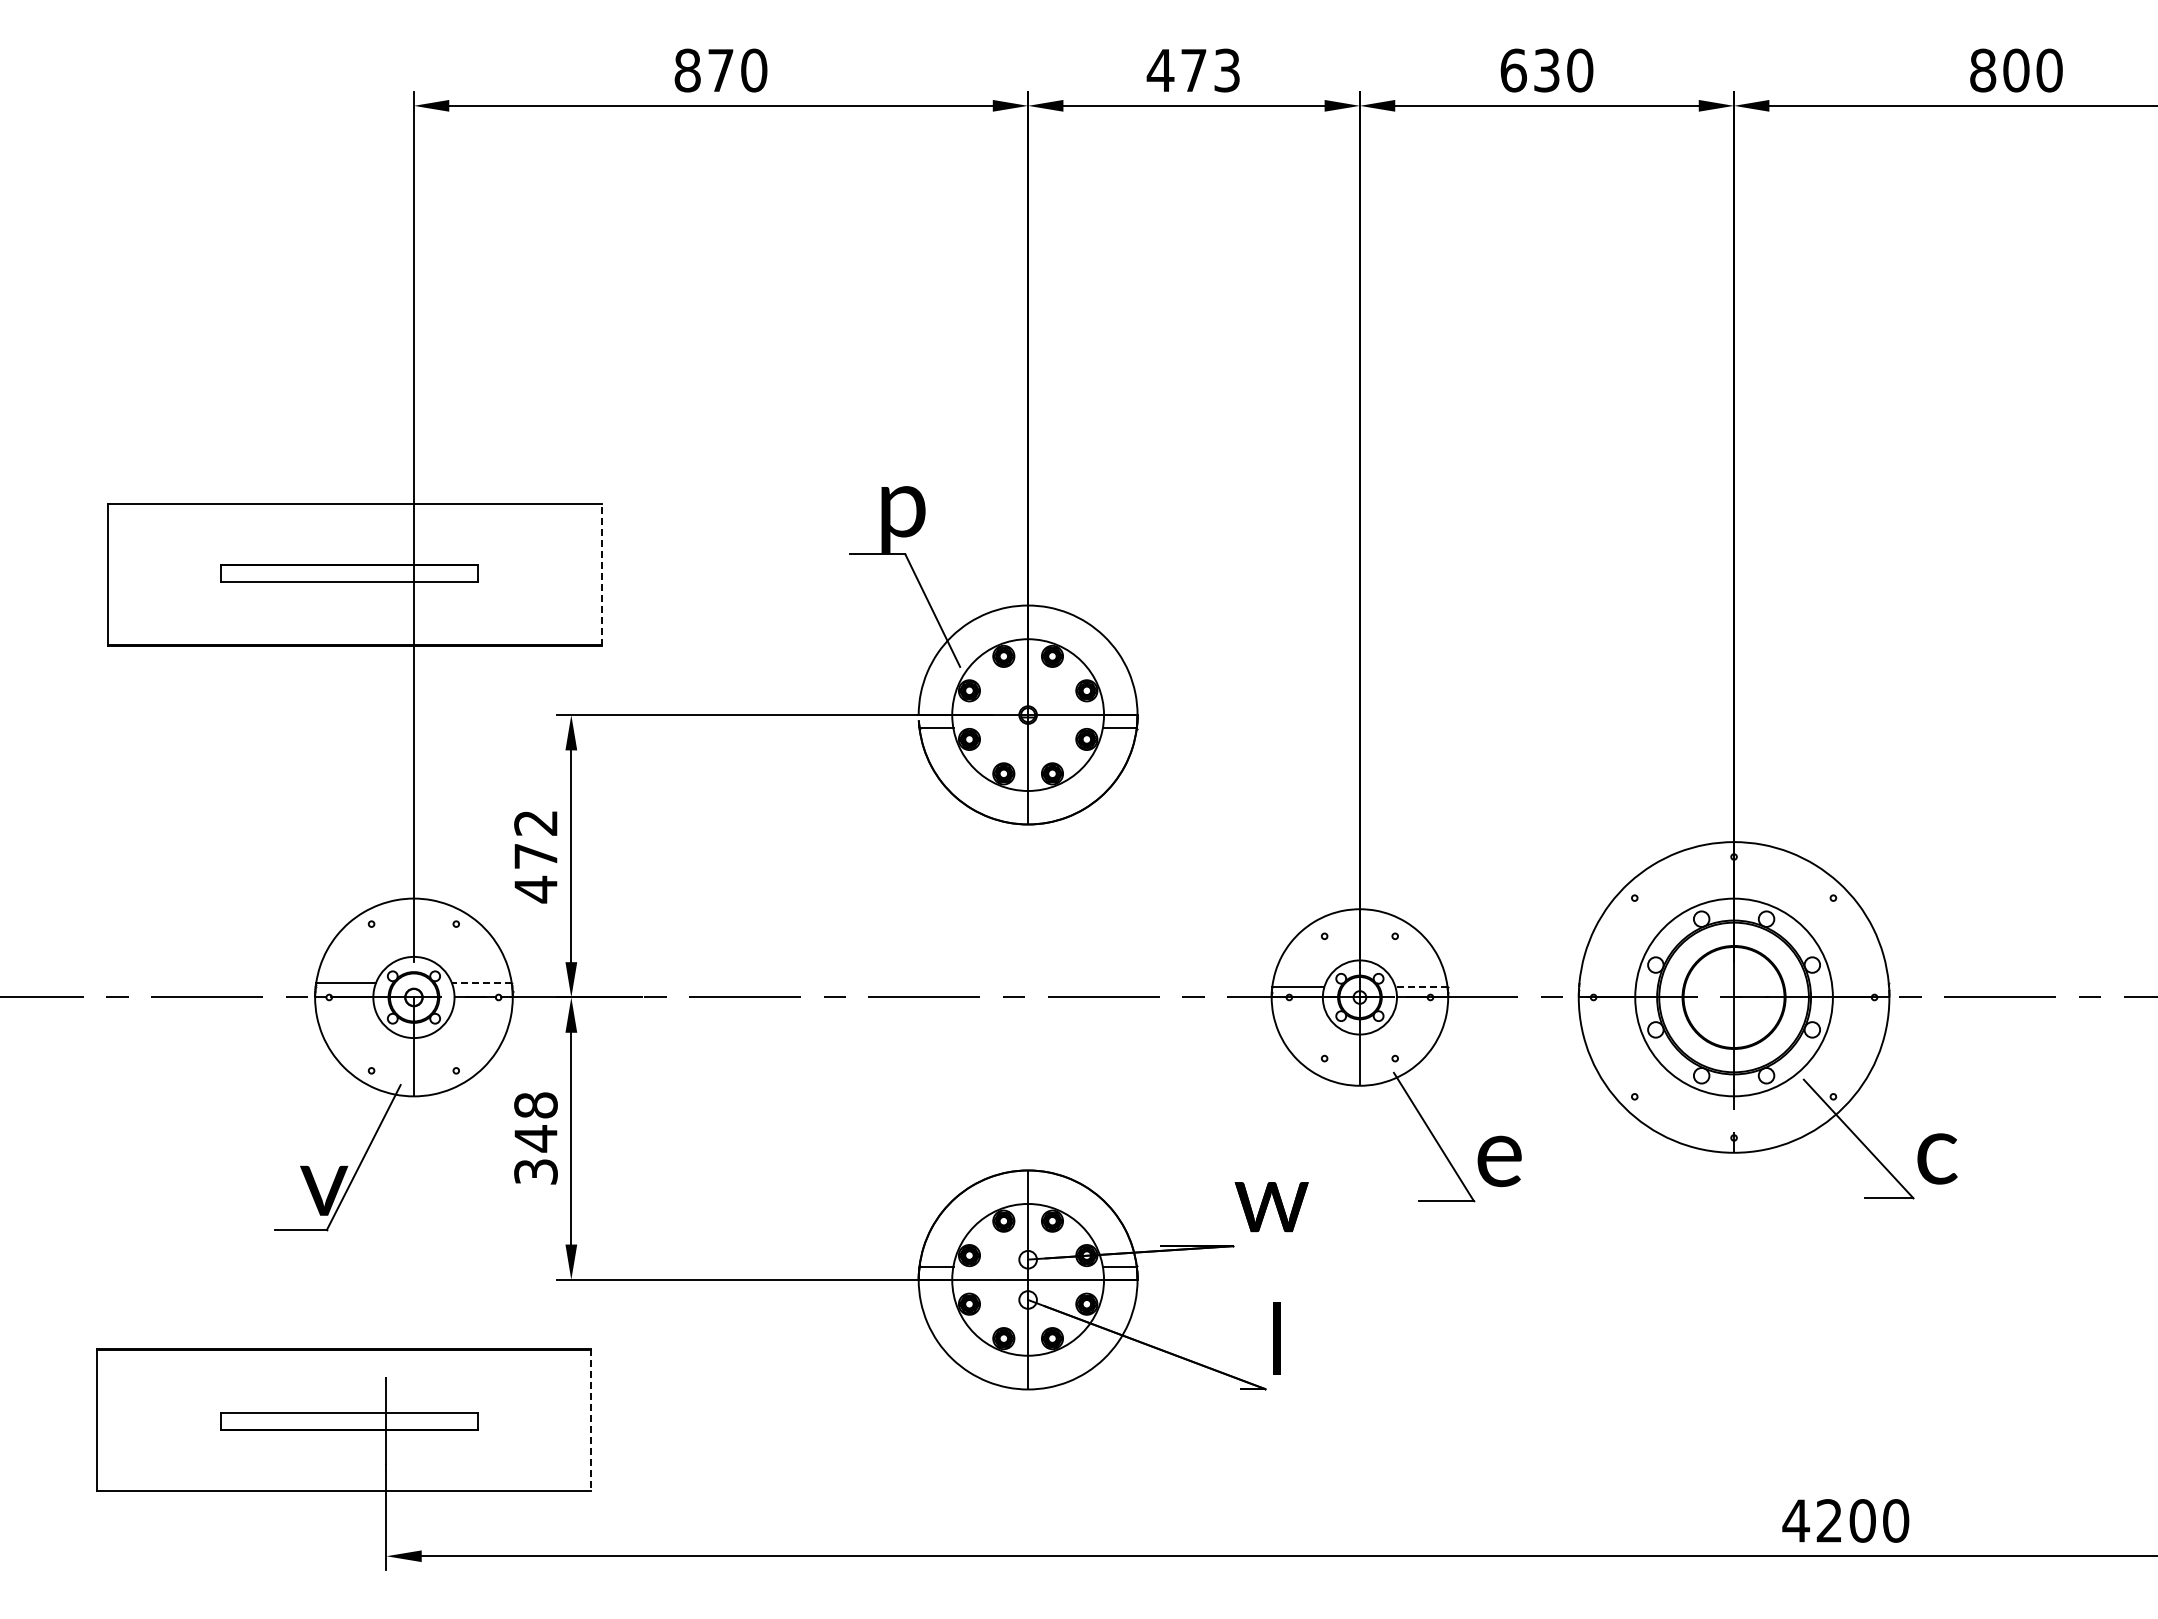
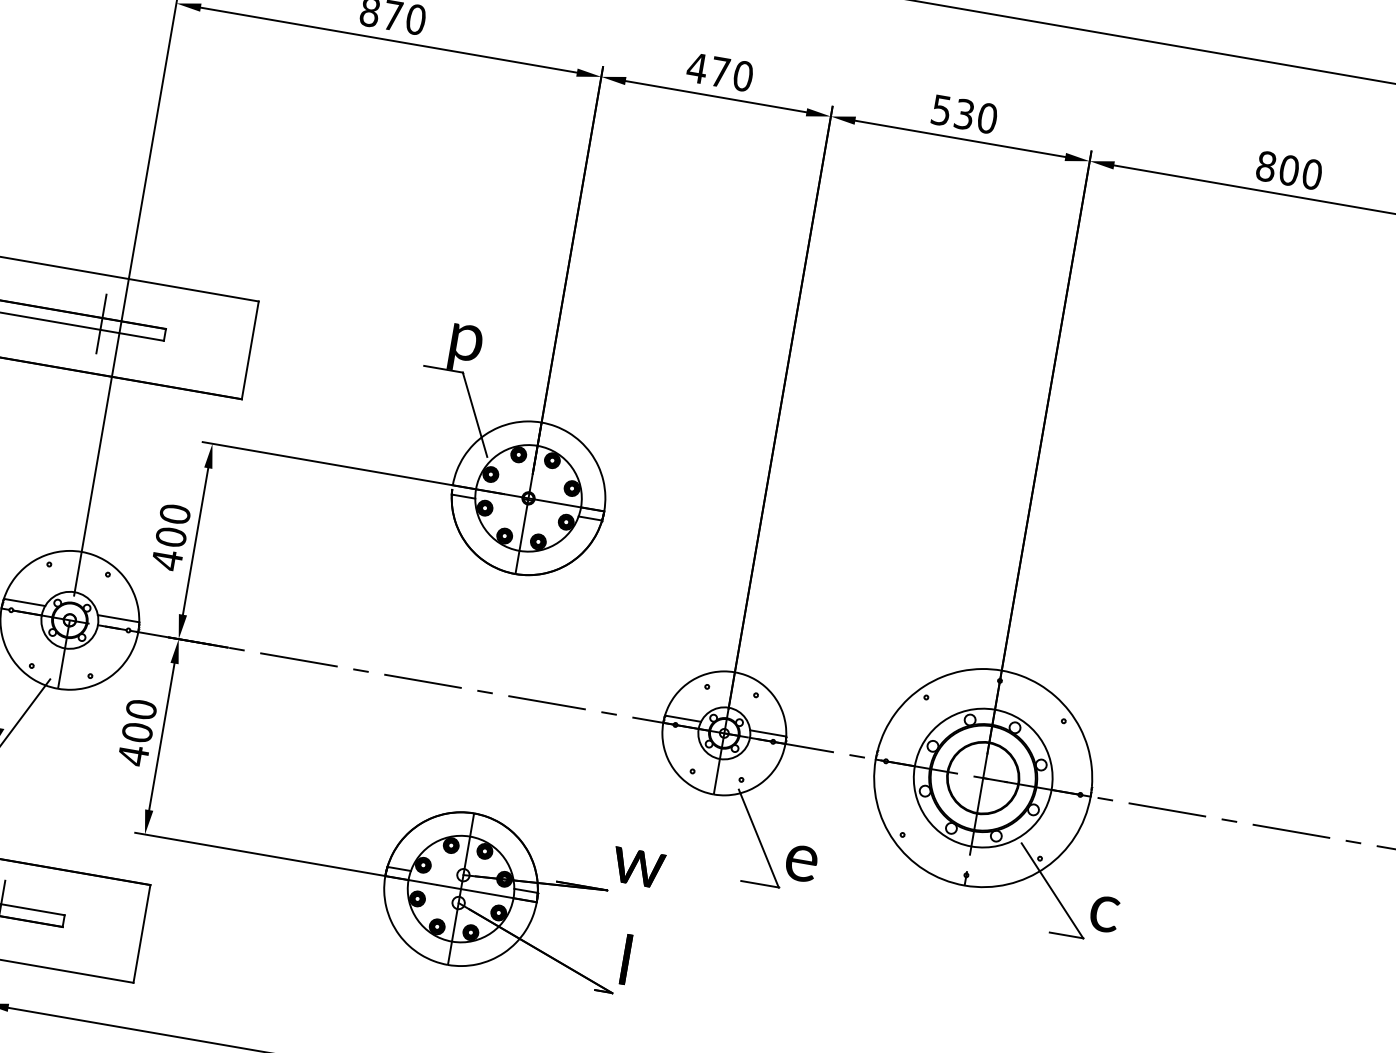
text: (1227, 70) -> (743, 76), 473 -> 470
text: (1513, 70) -> (941, 110), 630 -> 530
line: (386, 573) -> (101, 323), added
line: (601, 574) -> (250, 350), dashed -> solid
text: (535, 839) -> (172, 525), 472 -> 400
line: (481, 983) -> (118, 618), dashed -> solid
line: (1420, 986) -> (767, 733), dashed -> solid
text: (535, 1138) -> (137, 732), 348 -> 400
line: (591, 1420) -> (142, 934), dashed -> solid

